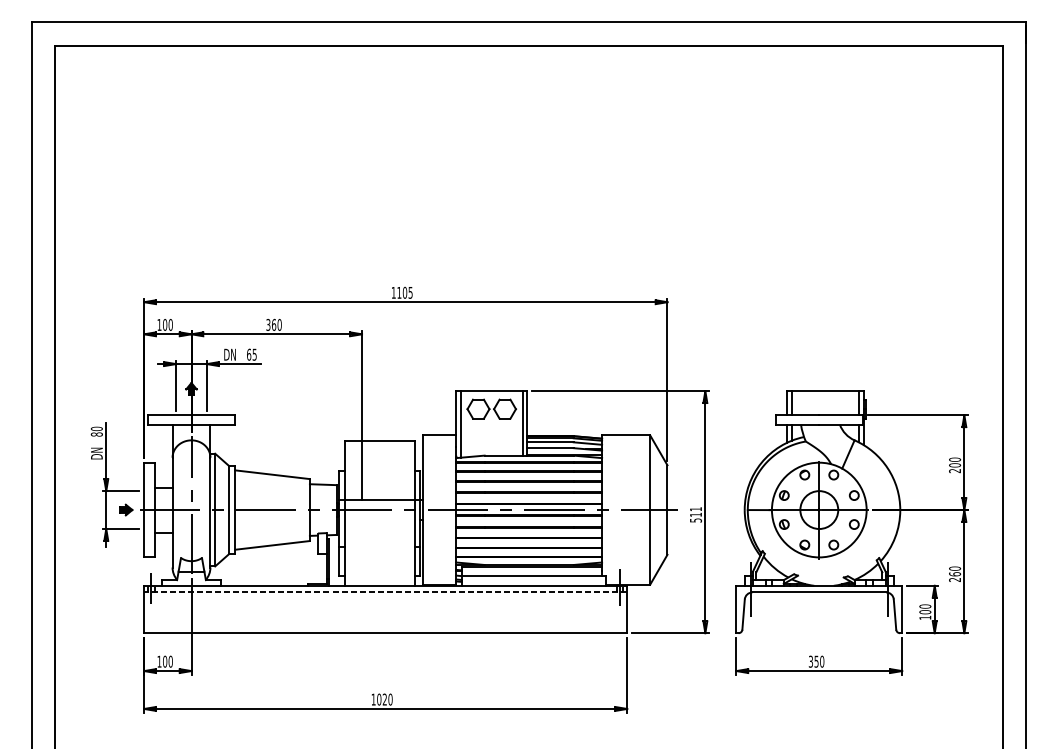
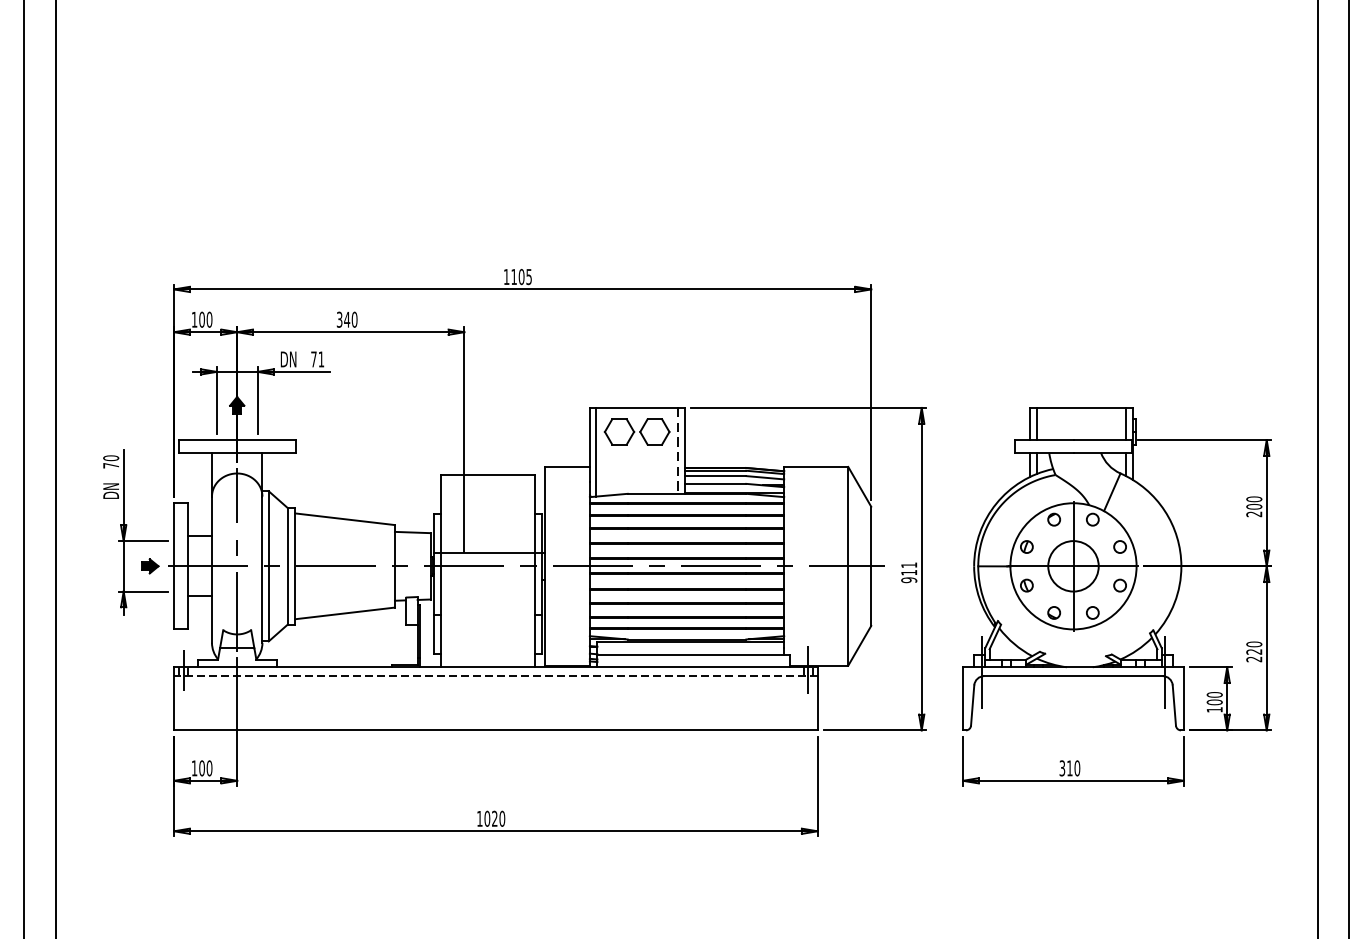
text: (273, 324) -> (346, 319), 360 -> 340
text: (251, 354) -> (317, 359), 65 -> 71
line: (522, 423) -> (678, 451), solid -> dashed
text: (96, 434) -> (110, 465), 80 -> 70
text: (695, 520) -> (908, 580), 511 -> 911
text: (955, 574) -> (1254, 652), 260 -> 220
text: (816, 661) -> (1069, 768), 350 -> 310

